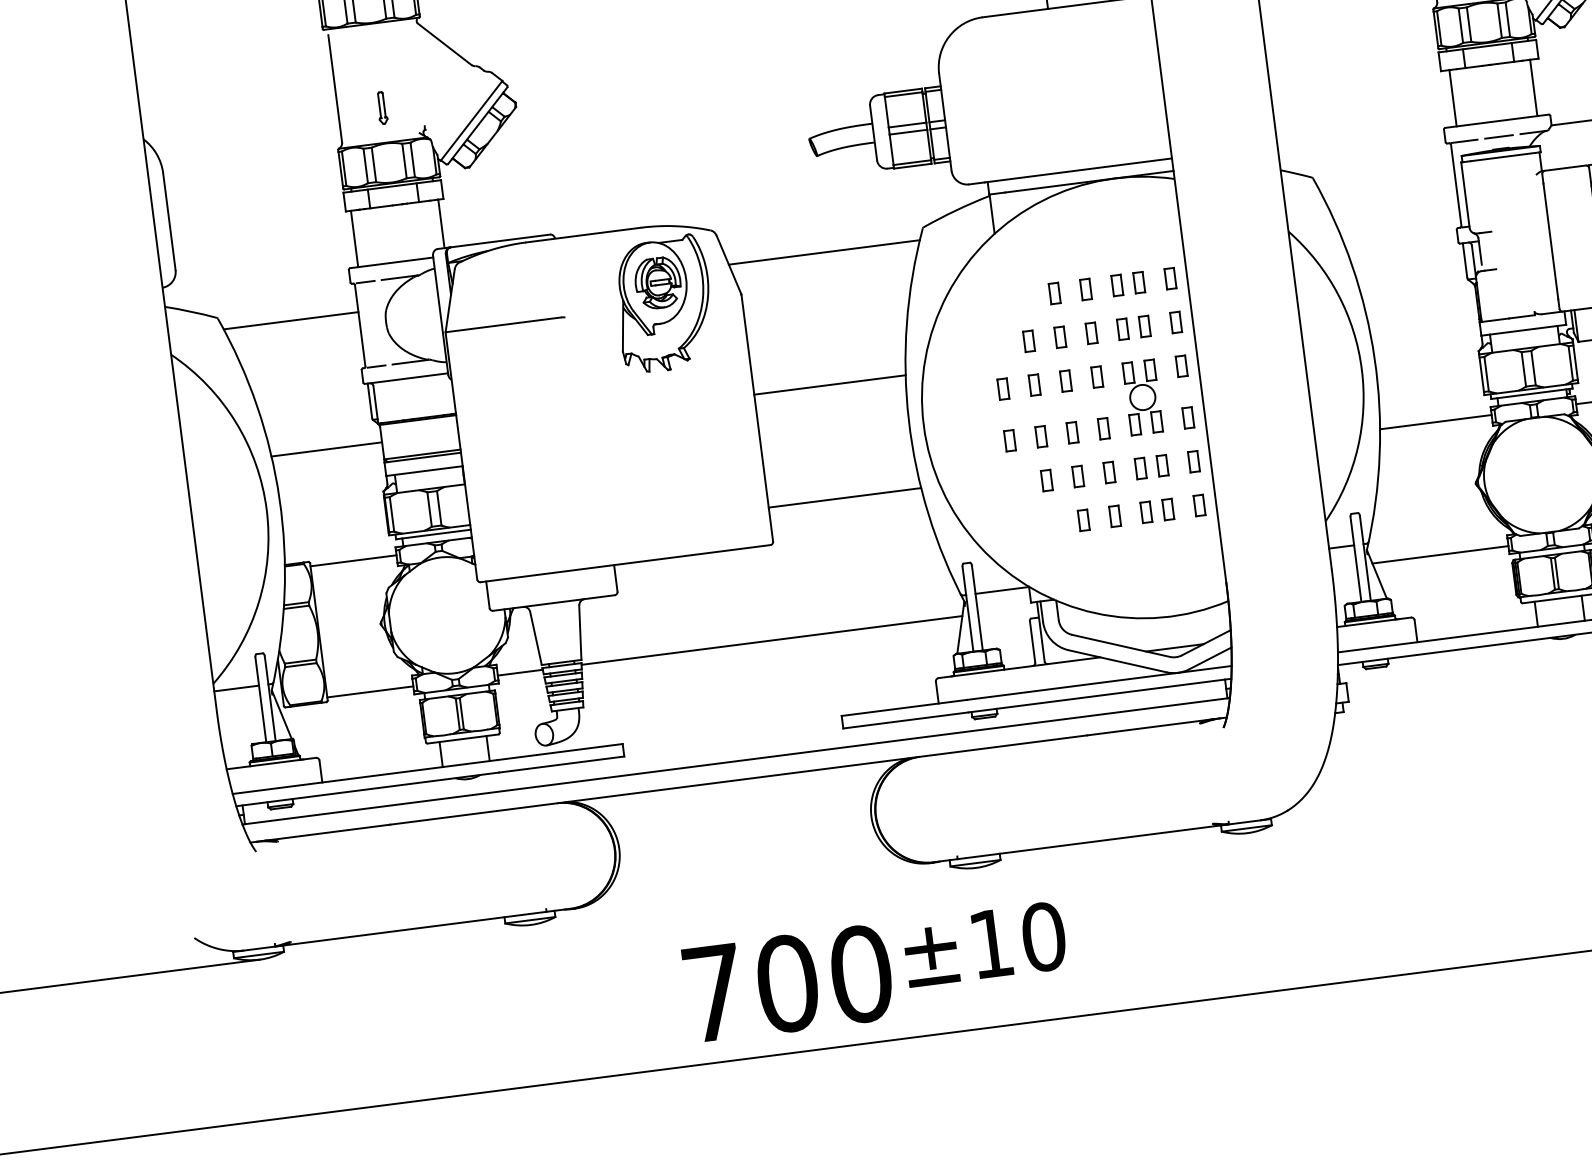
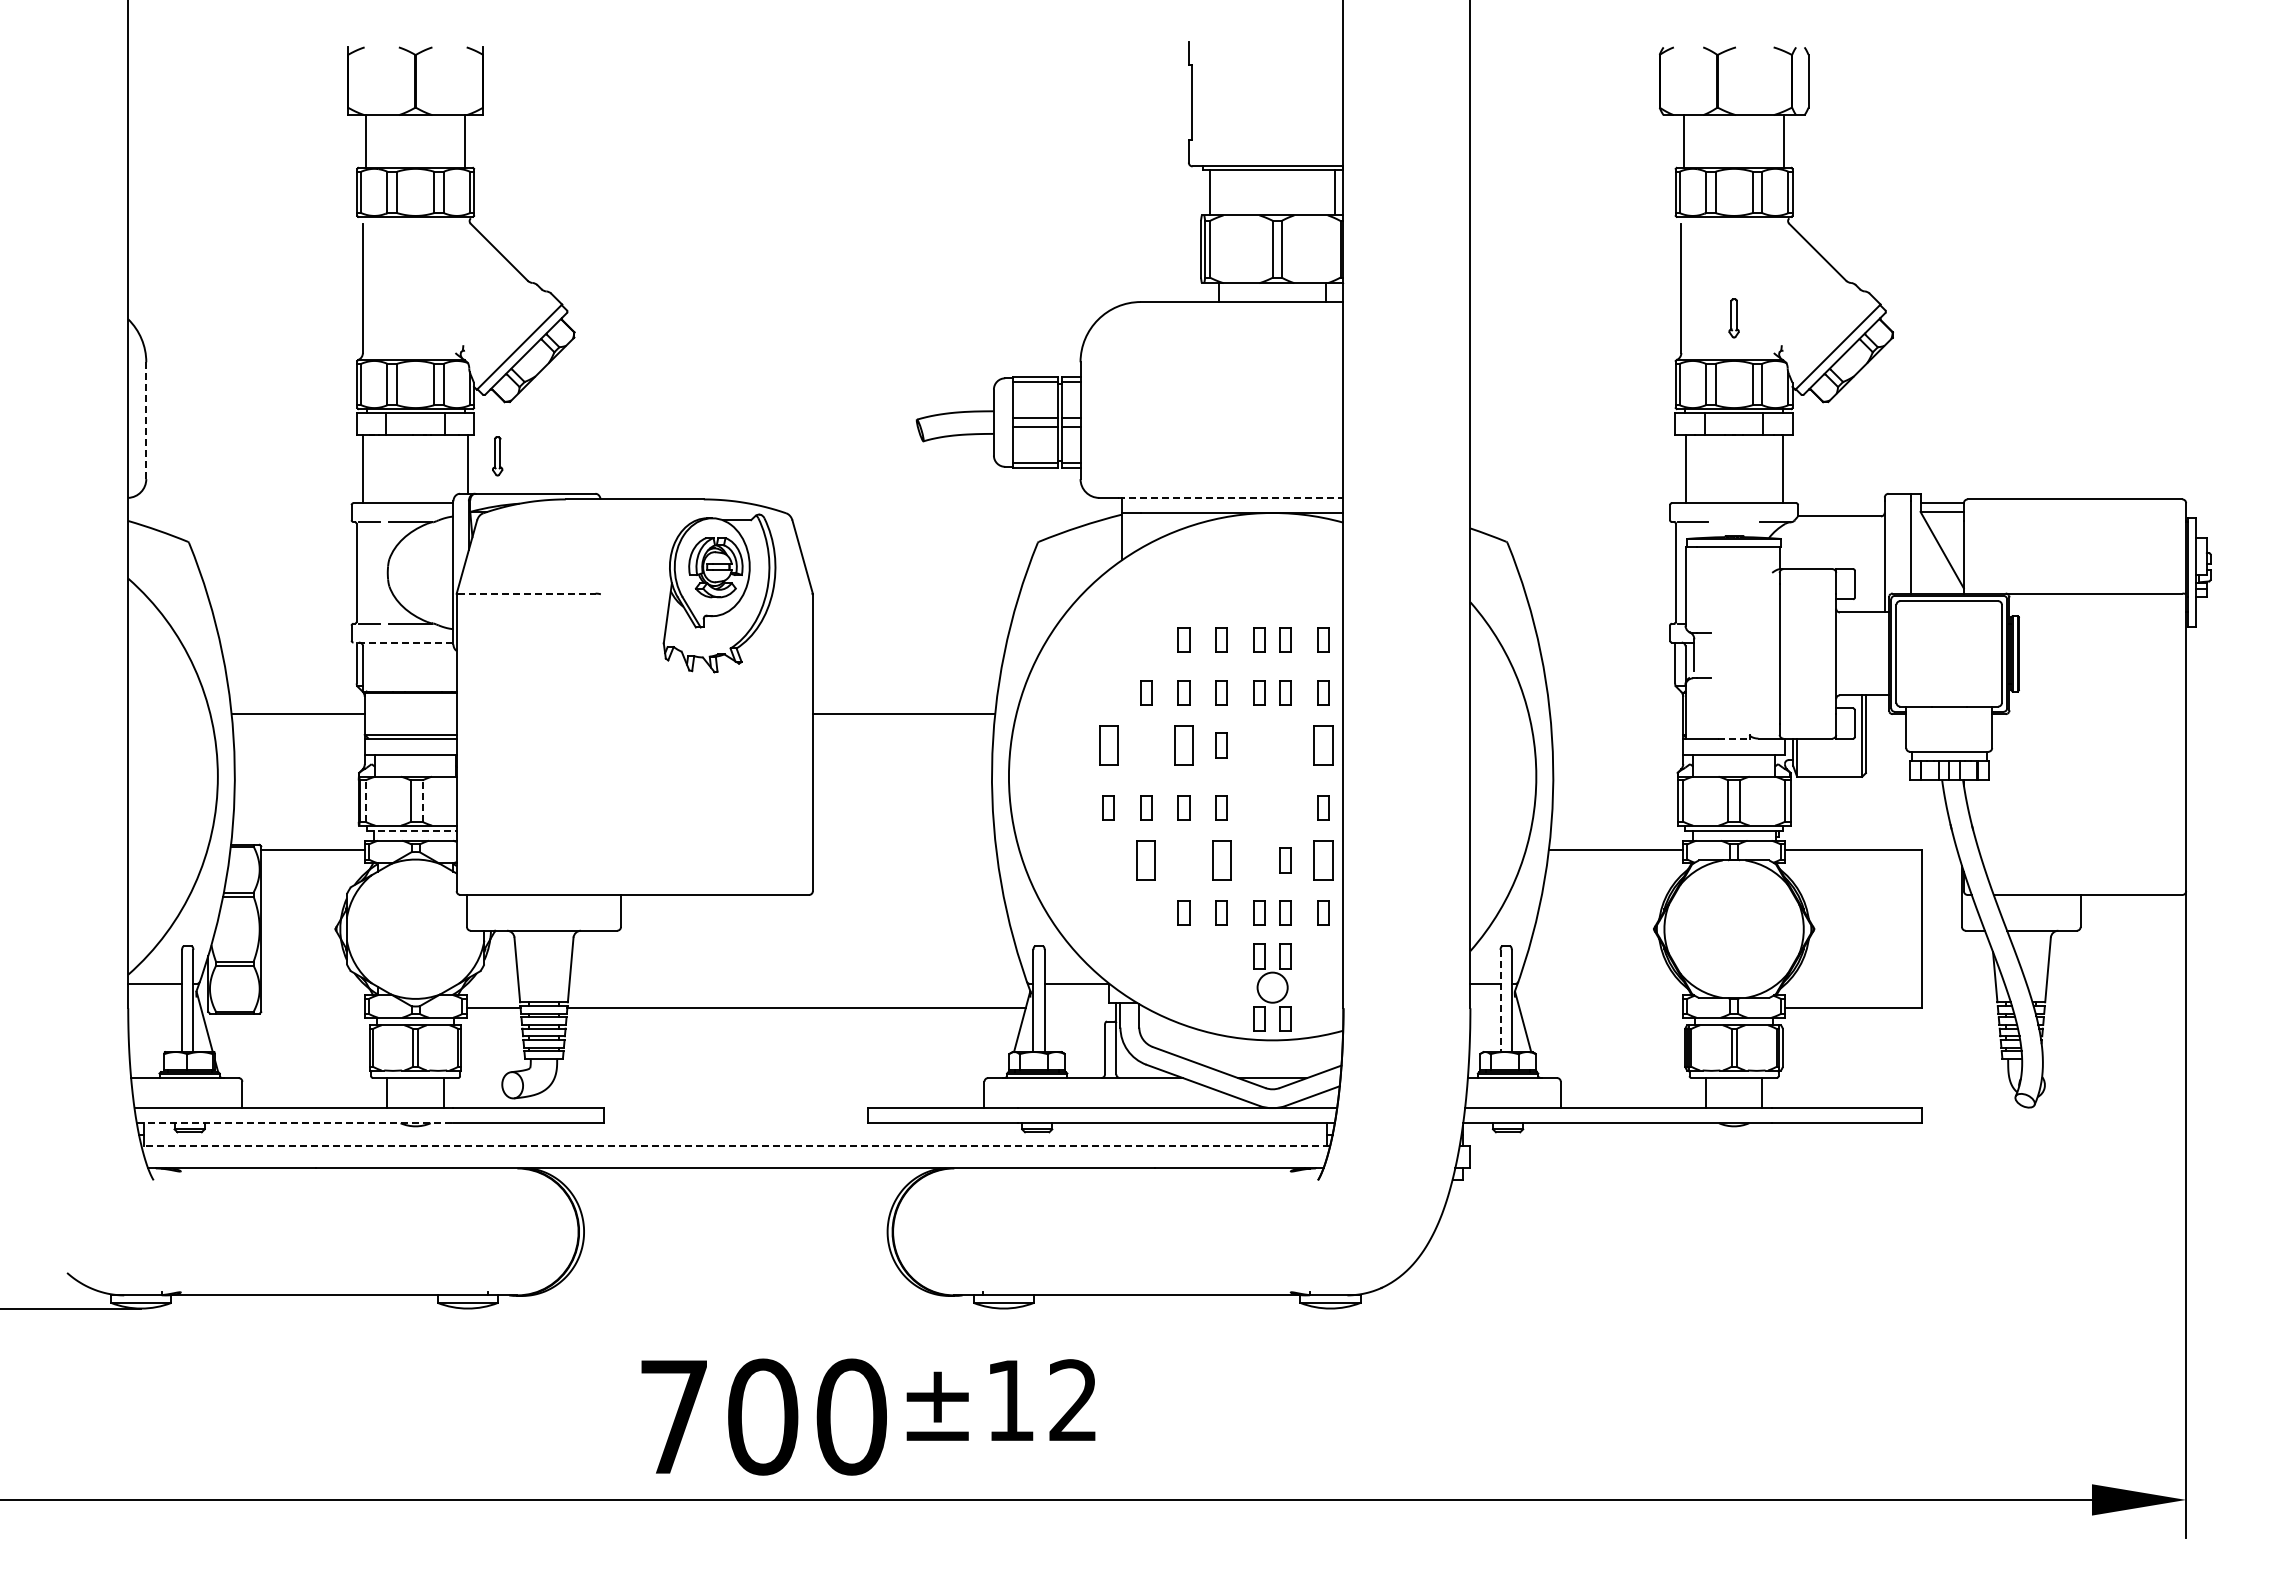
part: (382, 108) -> (497, 456), moved
line: (1498, 137) -> (1733, 522), removed
line: (1078, 170) -> (1230, 497), solid -> dashed
line: (169, 221) -> (146, 420), solid -> dashed
line: (824, 252) -> (917, 556), removed
line: (1522, 316) -> (1734, 738), solid -> dashed
line: (291, 320) -> (275, 556), removed
line: (504, 324) -> (527, 593), solid -> dashed
part: (1181, 366) -> (1323, 745), size x1.6
line: (406, 378) -> (403, 642), solid -> dashed
part: (1065, 381) -> (1183, 745), size x1.6
part: (1034, 385) -> (1146, 745), removed
part: (1003, 389) -> (1108, 745), size x1.6
part: (1142, 397) -> (1272, 987), moved
part: (1193, 461) -> (1323, 860), size x1.6
part: (1140, 468) -> (1259, 860), removed
part: (1109, 472) -> (1221, 860), size x1.6
part: (1077, 476) -> (1183, 860), removed
part: (1046, 480) -> (1146, 860), size x1.6
line: (844, 498) -> (904, 850), removed
line: (439, 508) -> (422, 801), solid -> dashed
line: (391, 514) -> (365, 801), solid -> dashed
line: (433, 534) -> (411, 831), solid -> dashed
line: (1440, 555) -> (1601, 1008), removed
line: (1355, 560) -> (1500, 1001), solid -> dashed
line: (369, 692) -> (312, 1008), removed
line: (735, 761) -> (735, 1145), solid -> dashed
line: (368, 789) -> (295, 1123), solid -> dashed
text: (1043, 936) -> (1073, 1400), ±10 -> ±12

